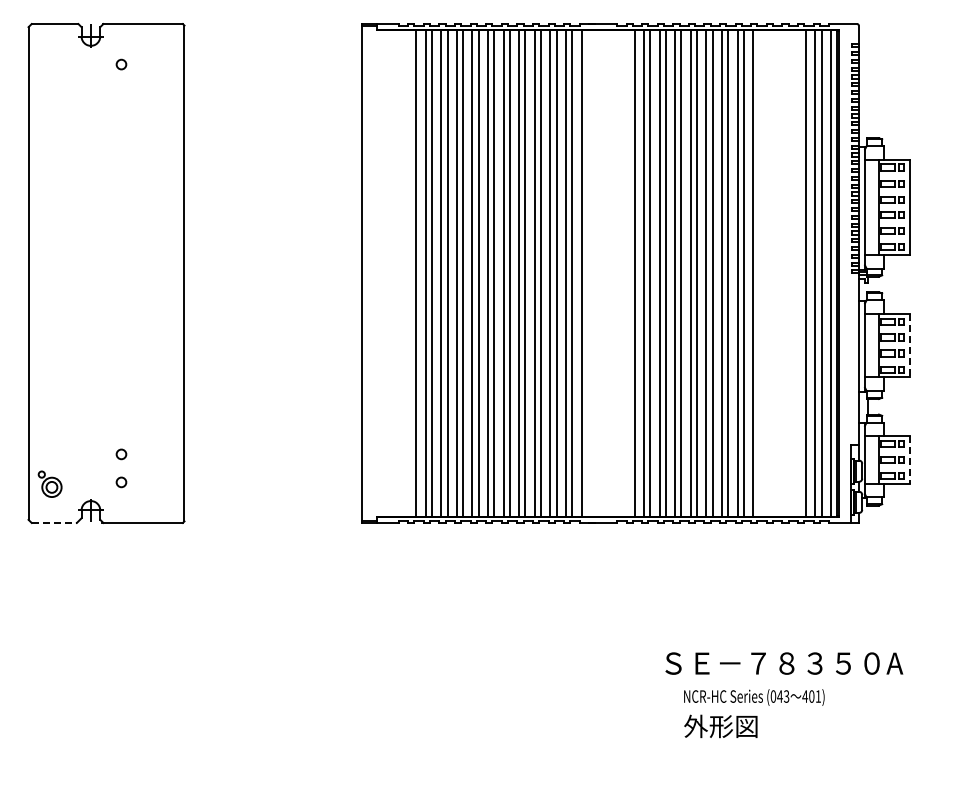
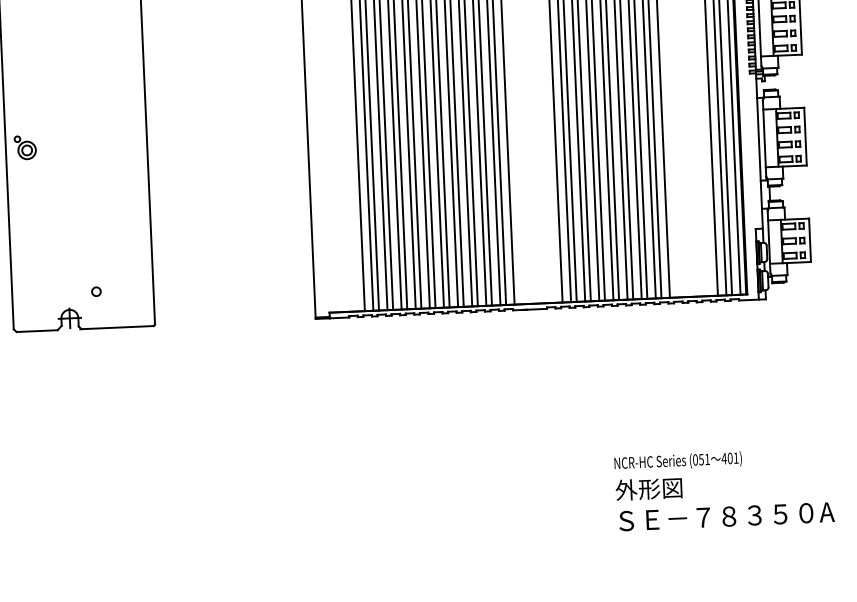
line: (910, 345) -> (805, 136), dashed -> solid
circle: (121, 454) -> (95, 266), removed
line: (910, 460) -> (810, 240), dashed -> solid
part: (49, 483) -> (24, 147), moved
line: (54, 522) -> (37, 330), dashed -> solid
text: (784, 663) -> (727, 516), moved
text: (783, 696) -> (704, 459), (043 -> (051

